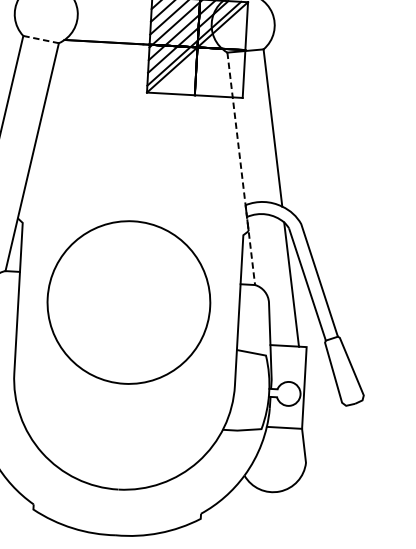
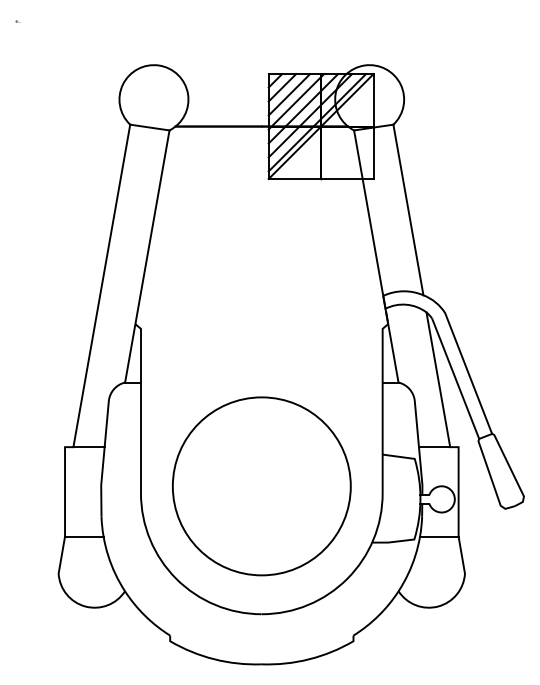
line: (40, 39) -> (149, 127), dashed -> solid
line: (241, 168) -> (376, 256), dashed -> solid
circle: (128, 302) -> (261, 486), moved

